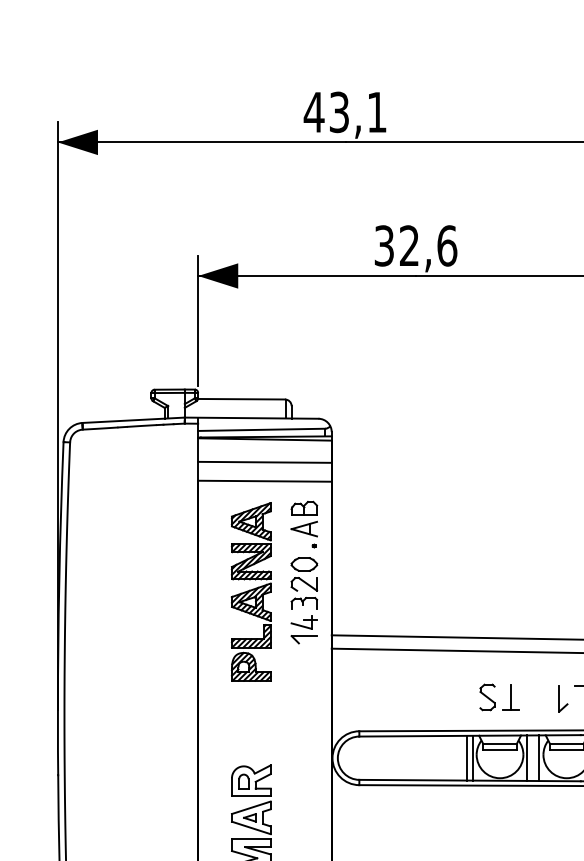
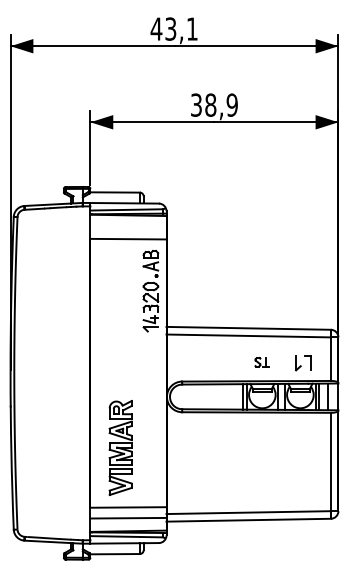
text: (428, 244) -> (221, 104), 32,6 -> 38,9
line: (264, 462) -> (128, 228), removed
part: (250, 590) -> (120, 301), removed
part: (498, 697) -> (261, 362), size x0.6

